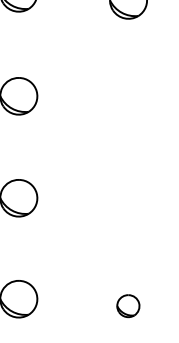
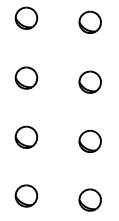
part: (127, 102) -> (89, 81), added
part: (127, 205) -> (89, 141), added
part: (127, 305) -> (89, 199), size x1.67

